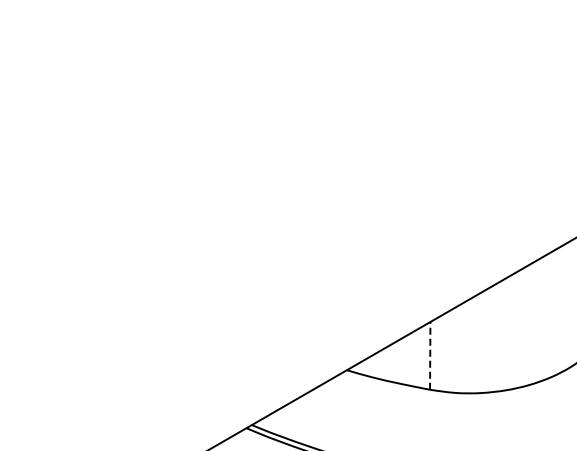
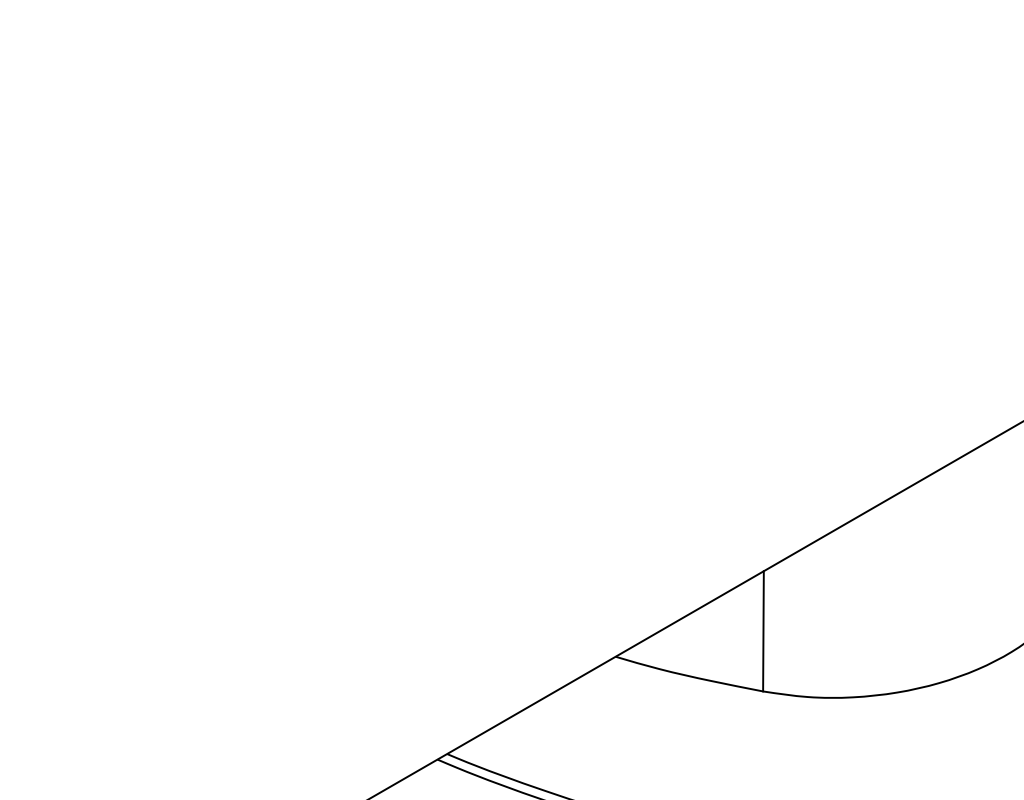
line: (430, 355) -> (763, 630), dashed -> solid

